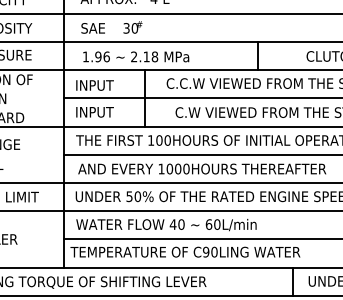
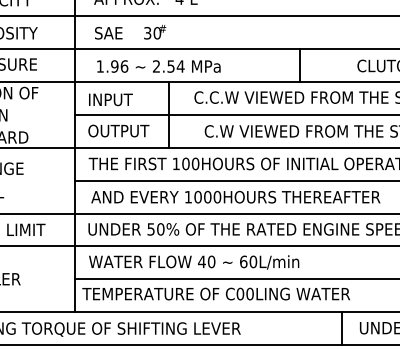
text: (150, 56) -> (175, 66), 2.18 -> 2.54
text: (101, 111) -> (118, 130), INPUT -> OUTPUT
text: (206, 252) -> (240, 294), C90LING -> C00LING

